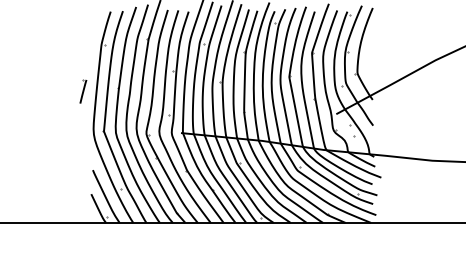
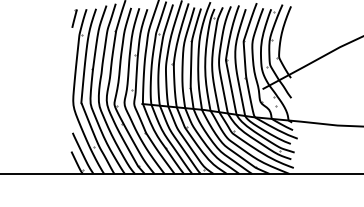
part: (83, 91) -> (74, 18), moved

